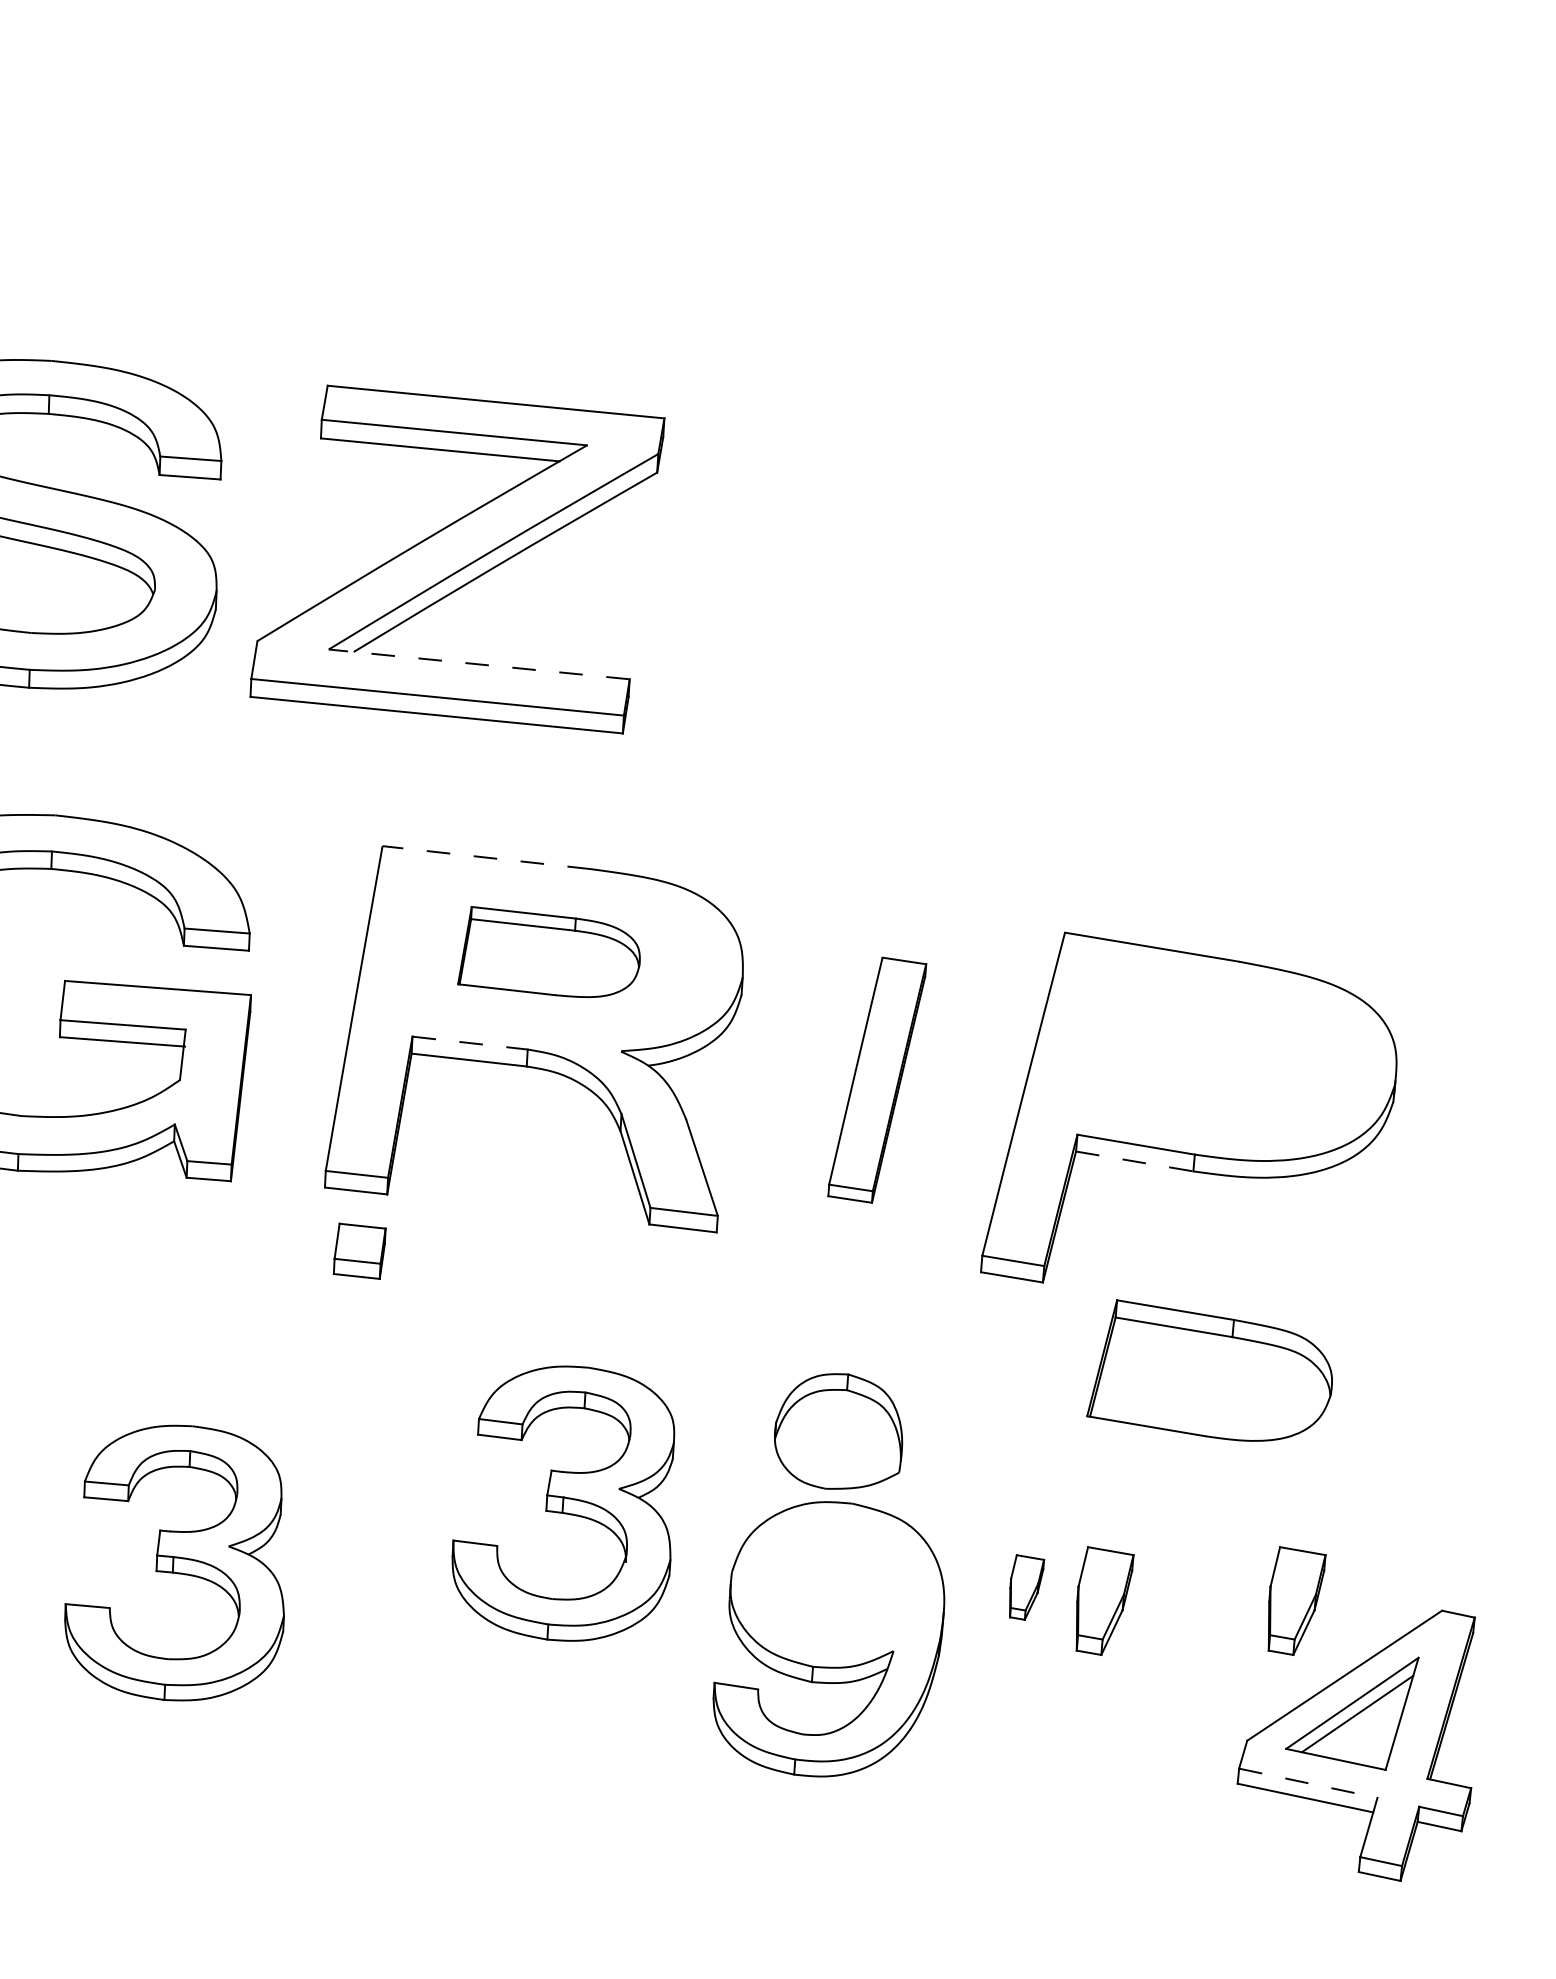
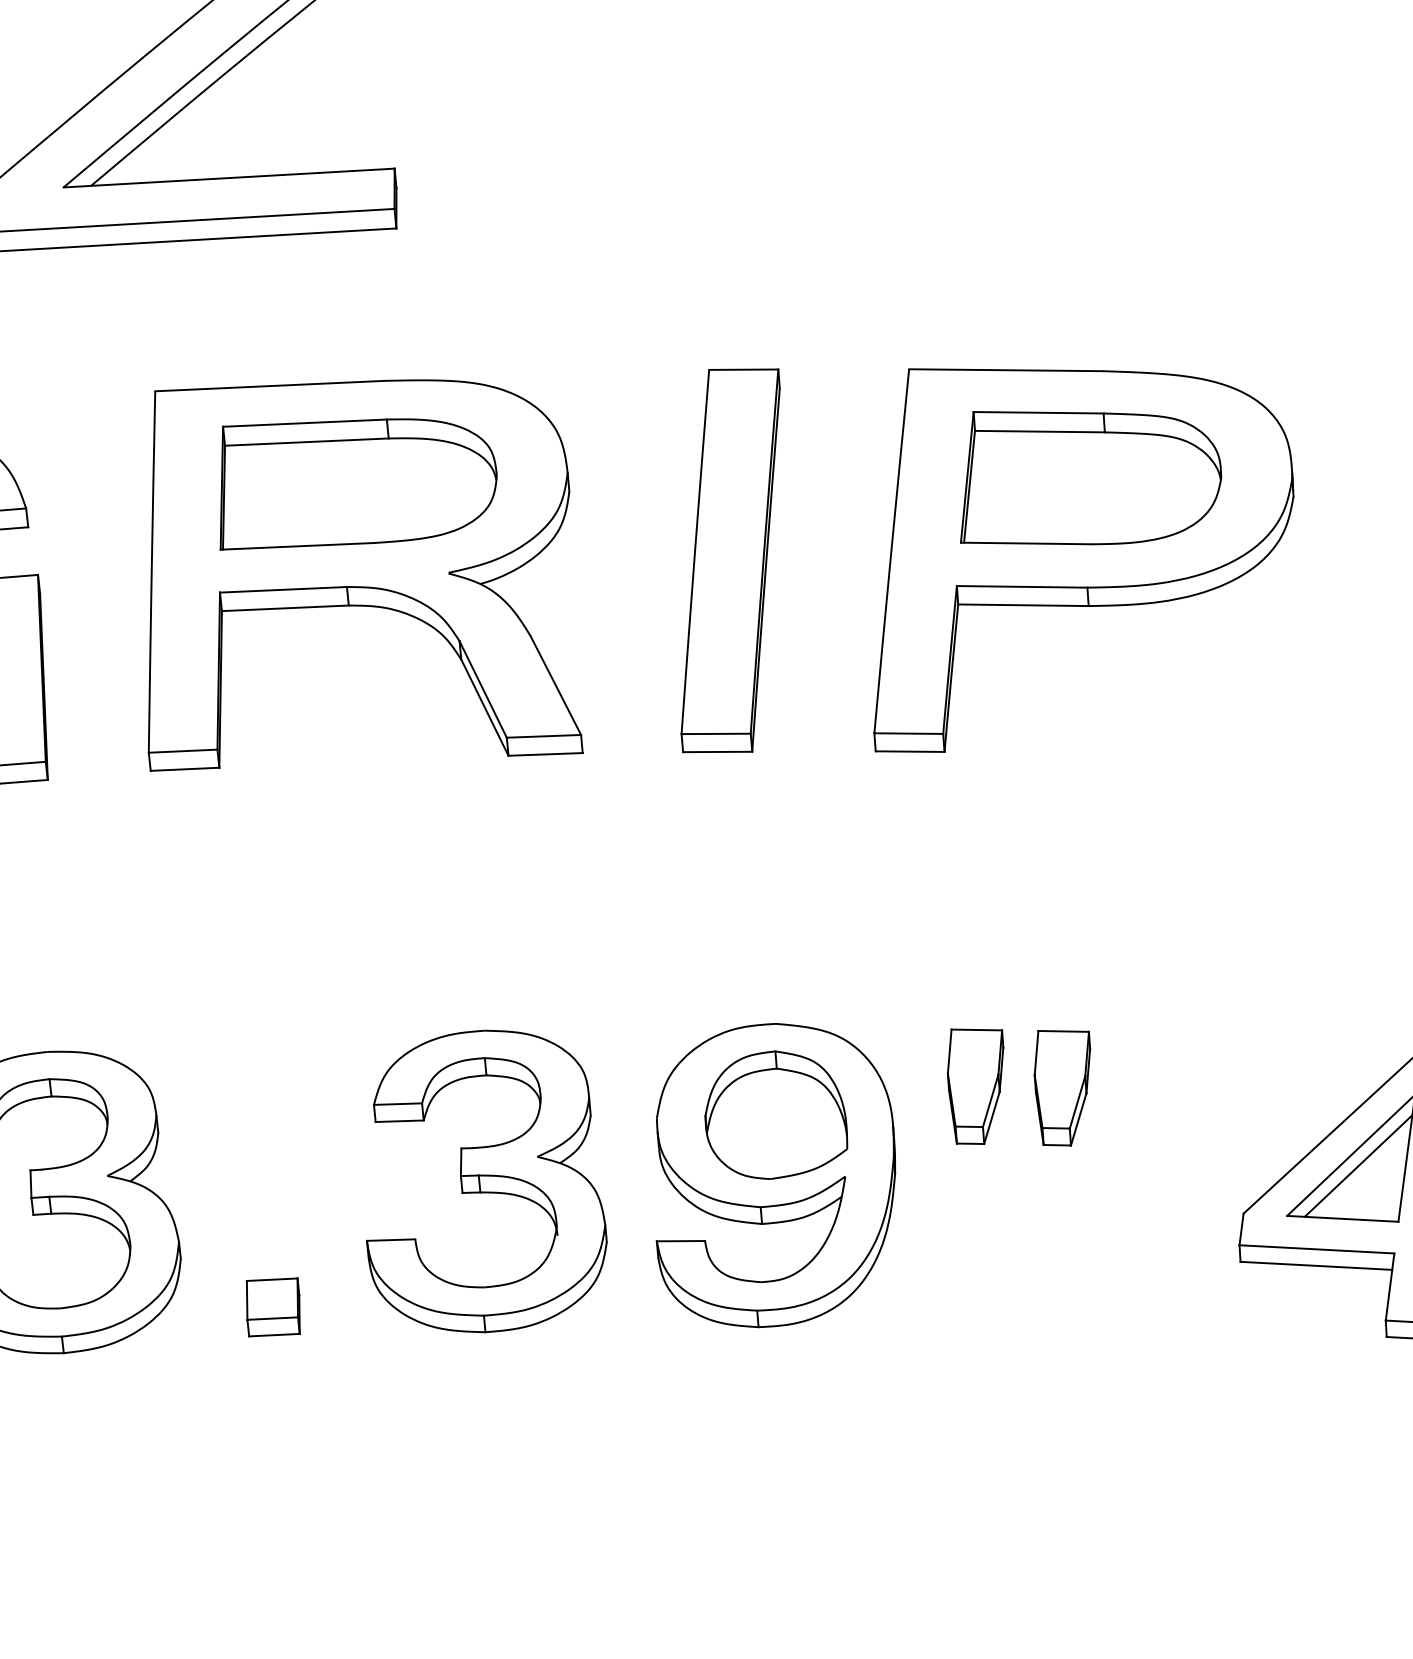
line: (478, 664) -> (228, 178), dashed -> solid
line: (486, 857) -> (269, 385), dashed -> solid
part: (548, 951) -> (352, 477), size x1.43
line: (470, 1043) -> (283, 590), dashed -> solid
part: (877, 1080) -> (731, 561), size x1.43
line: (1135, 1161) -> (1024, 605), dashed -> solid
part: (359, 1250) -> (272, 1306), moved
part: (1209, 1370) -> (1085, 472), moved
part: (838, 1431) -> (774, 1114), moved
part: (563, 1503) -> (479, 1182), moved
part: (1026, 1587) -> (978, 1085), size x1.67
part: (1296, 1600) -> (1273, 1053), removed
line: (1308, 1783) -> (1317, 1249), dashed -> solid

